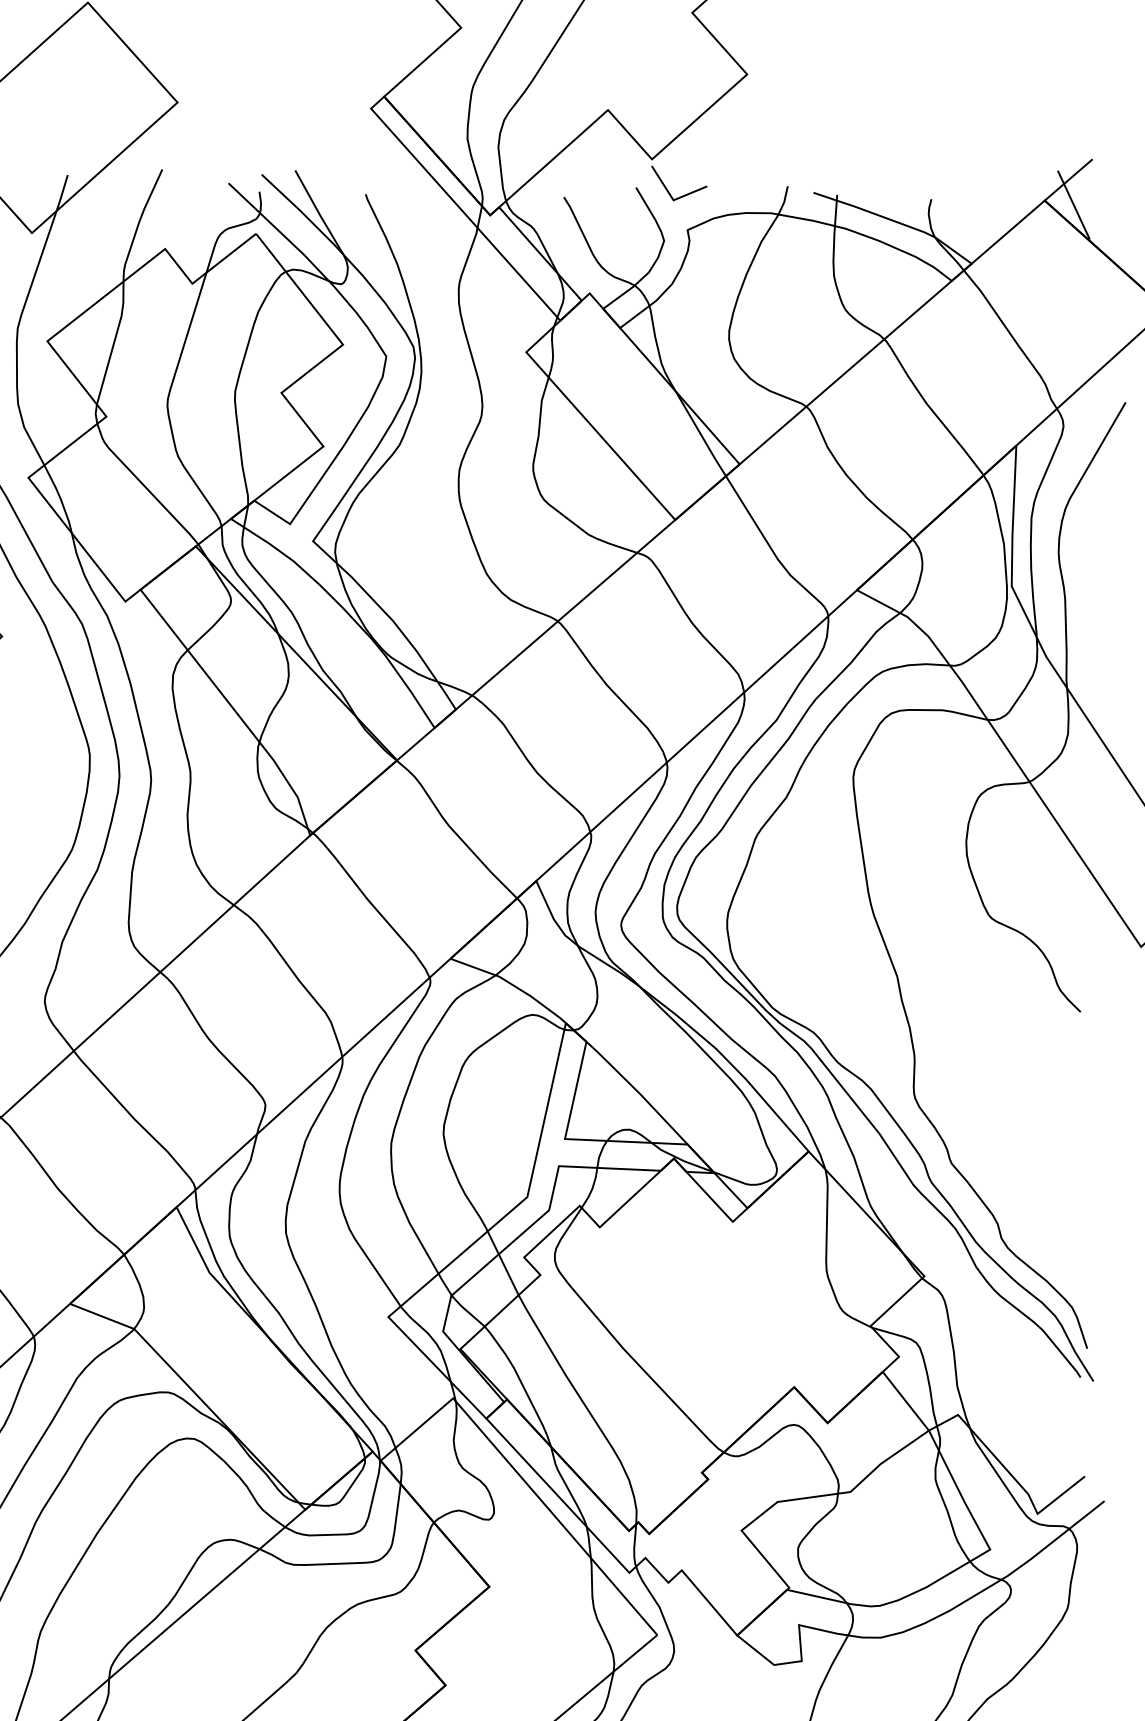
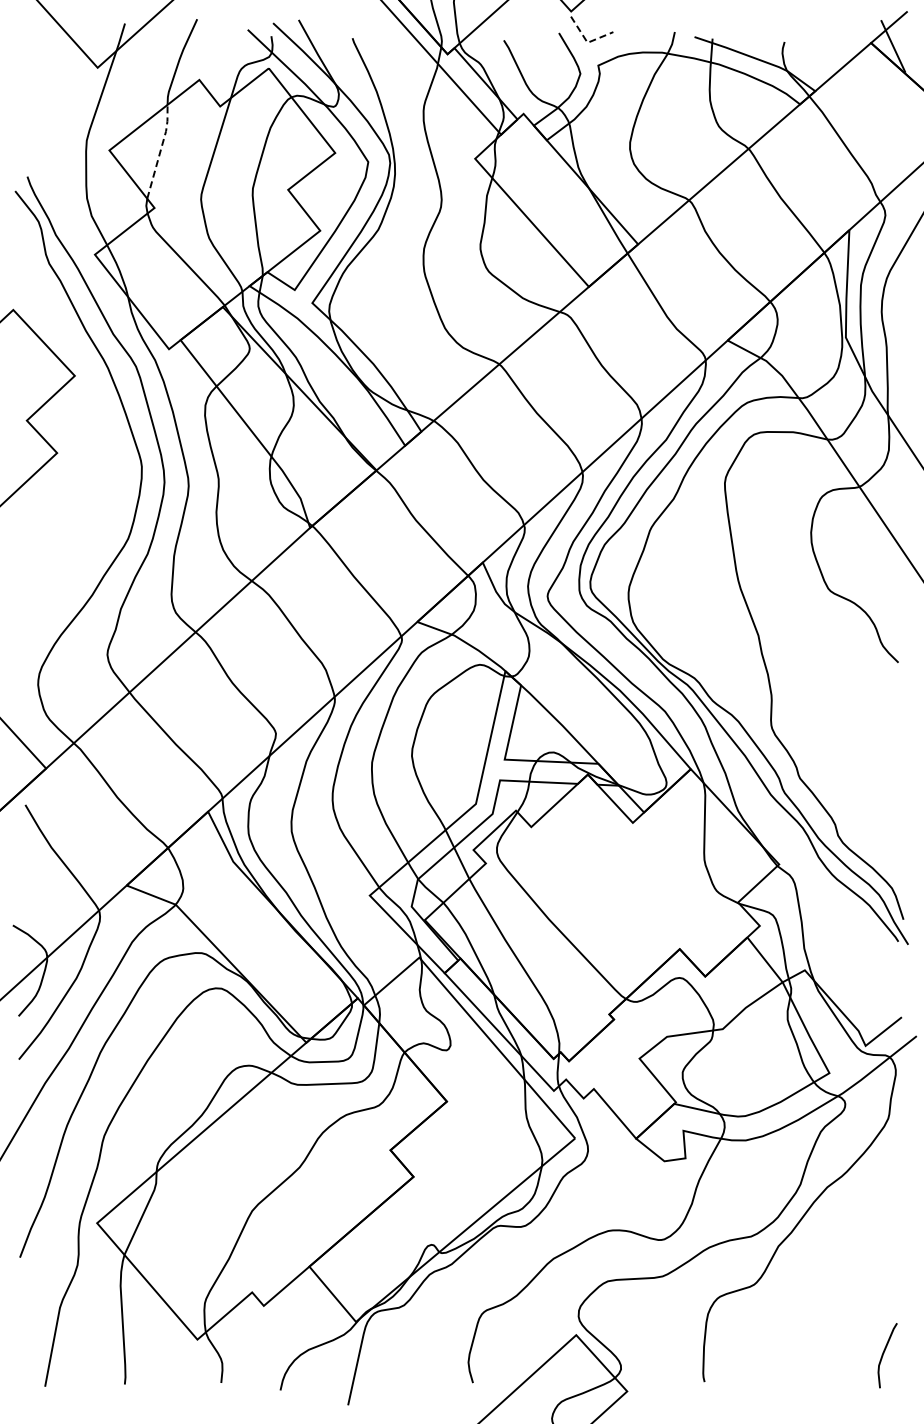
line: (673, 198) -> (587, 41), solid -> dashed
line: (114, 341) -> (160, 150), solid -> dashed

